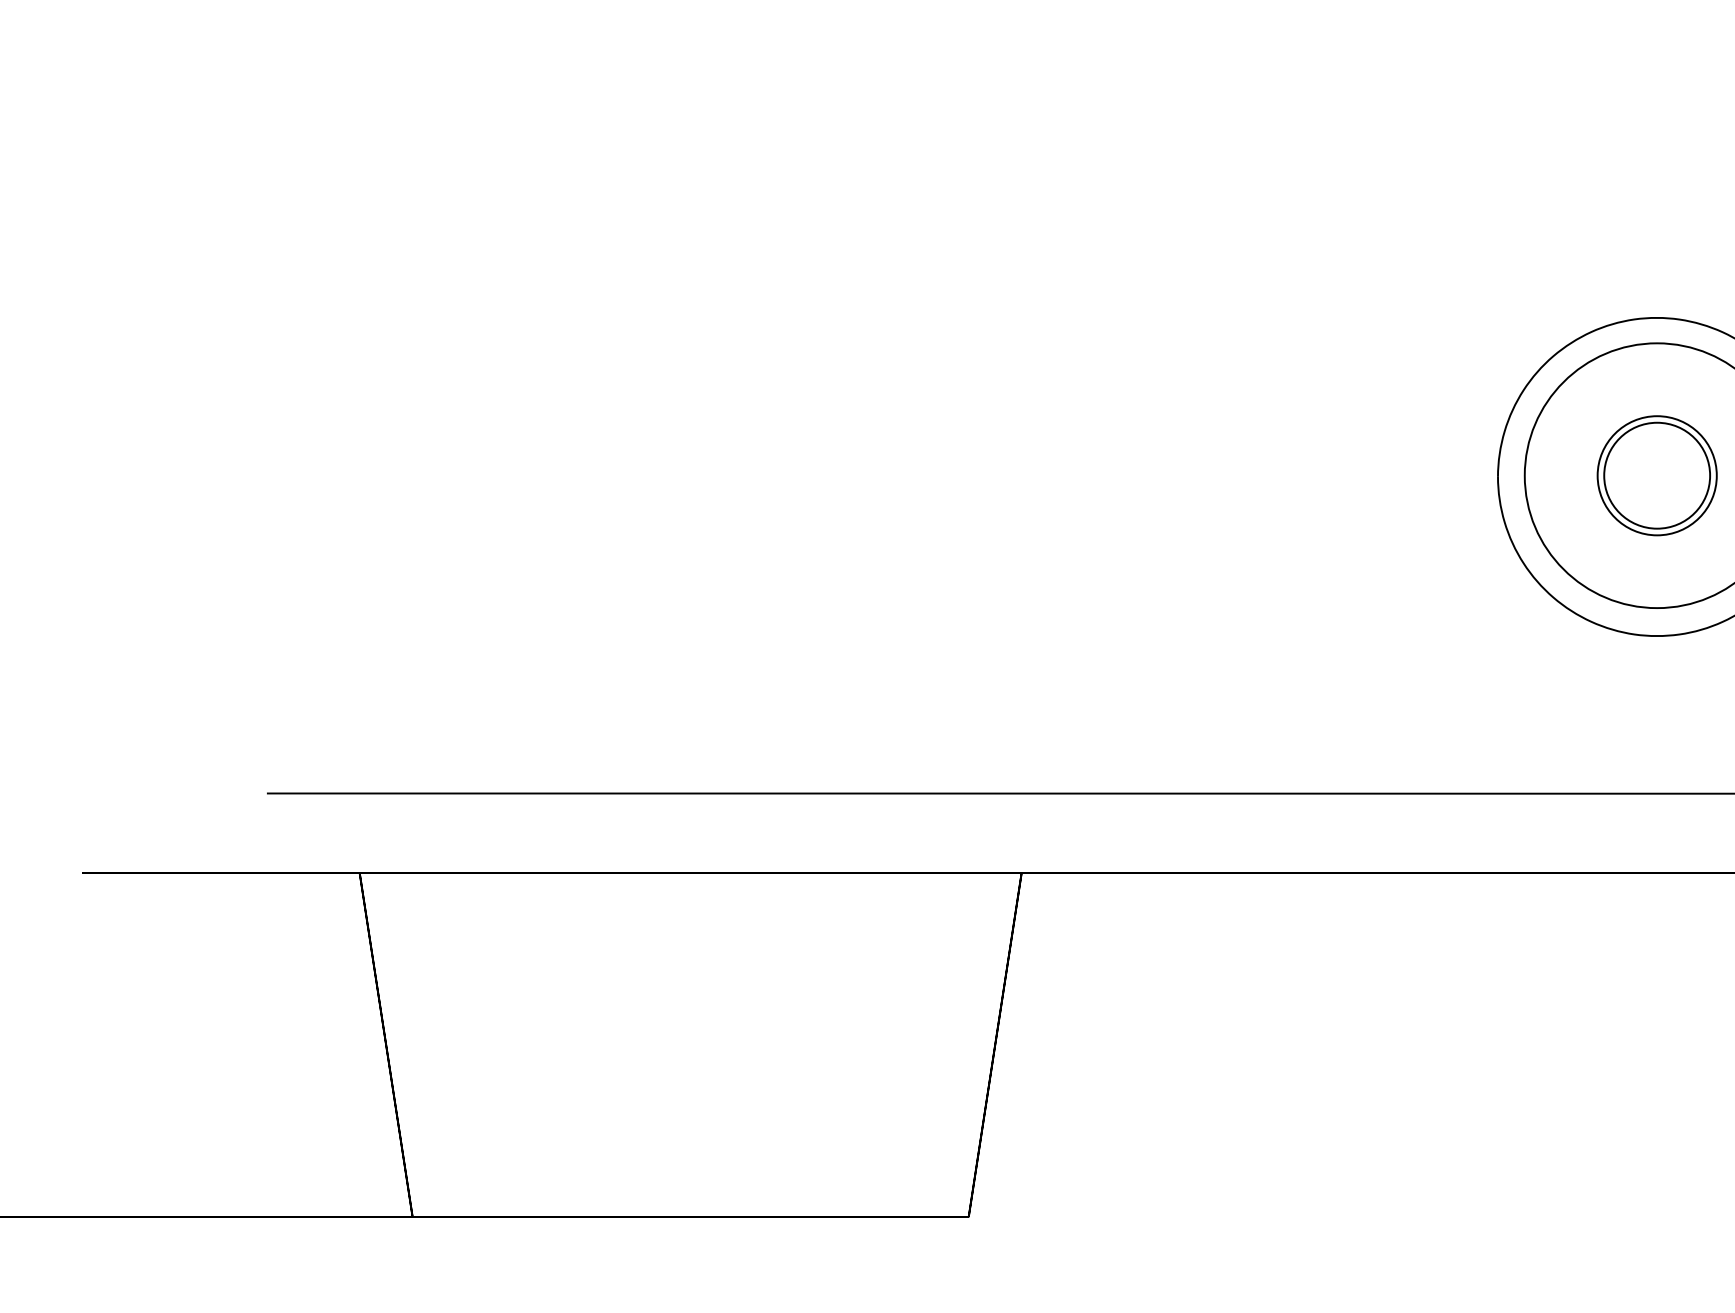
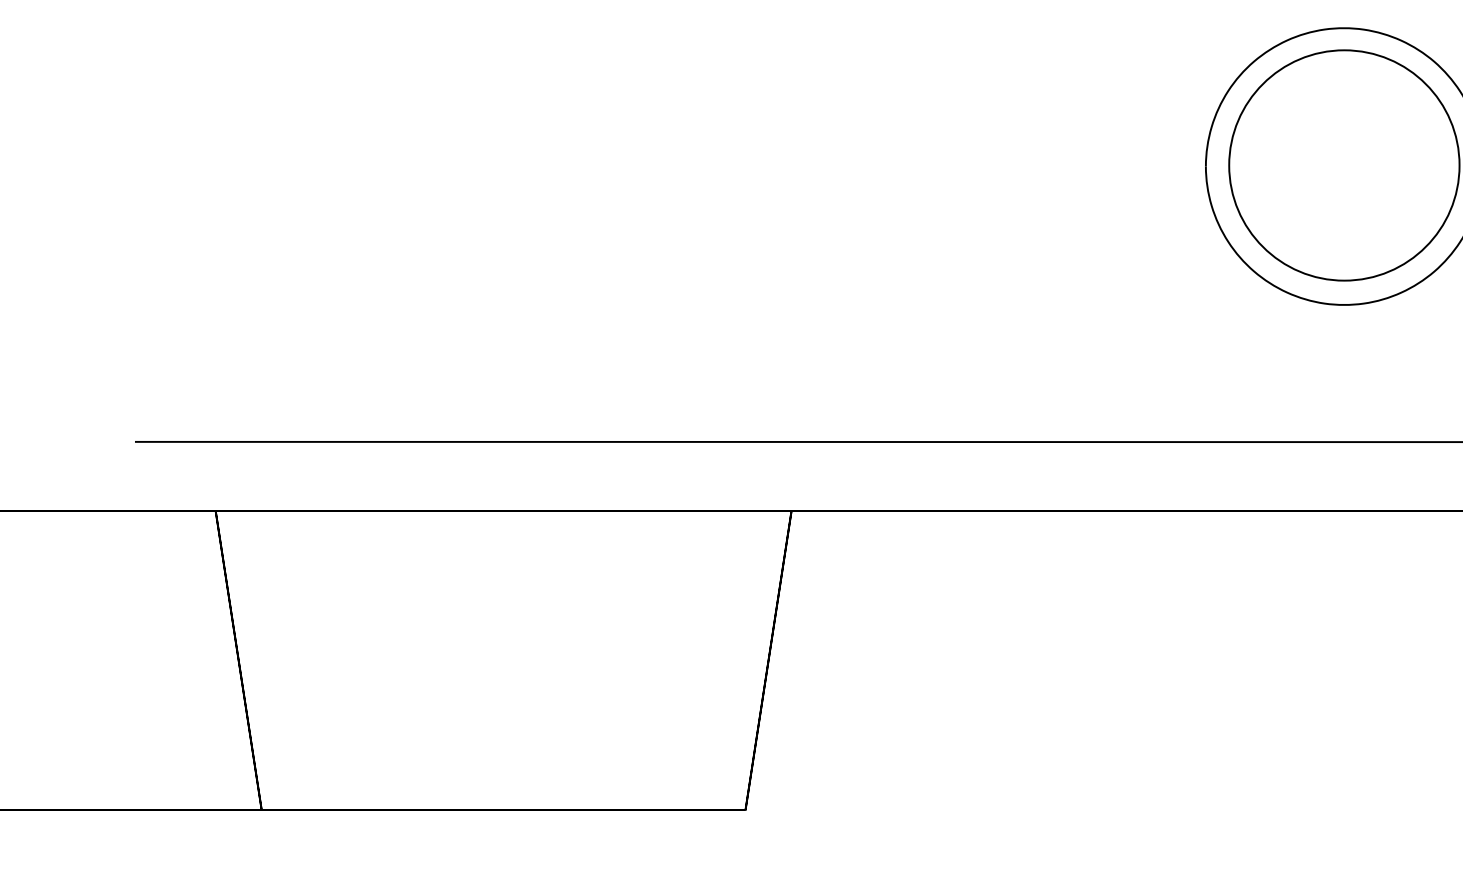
part: (1656, 475) -> (1343, 165), removed

